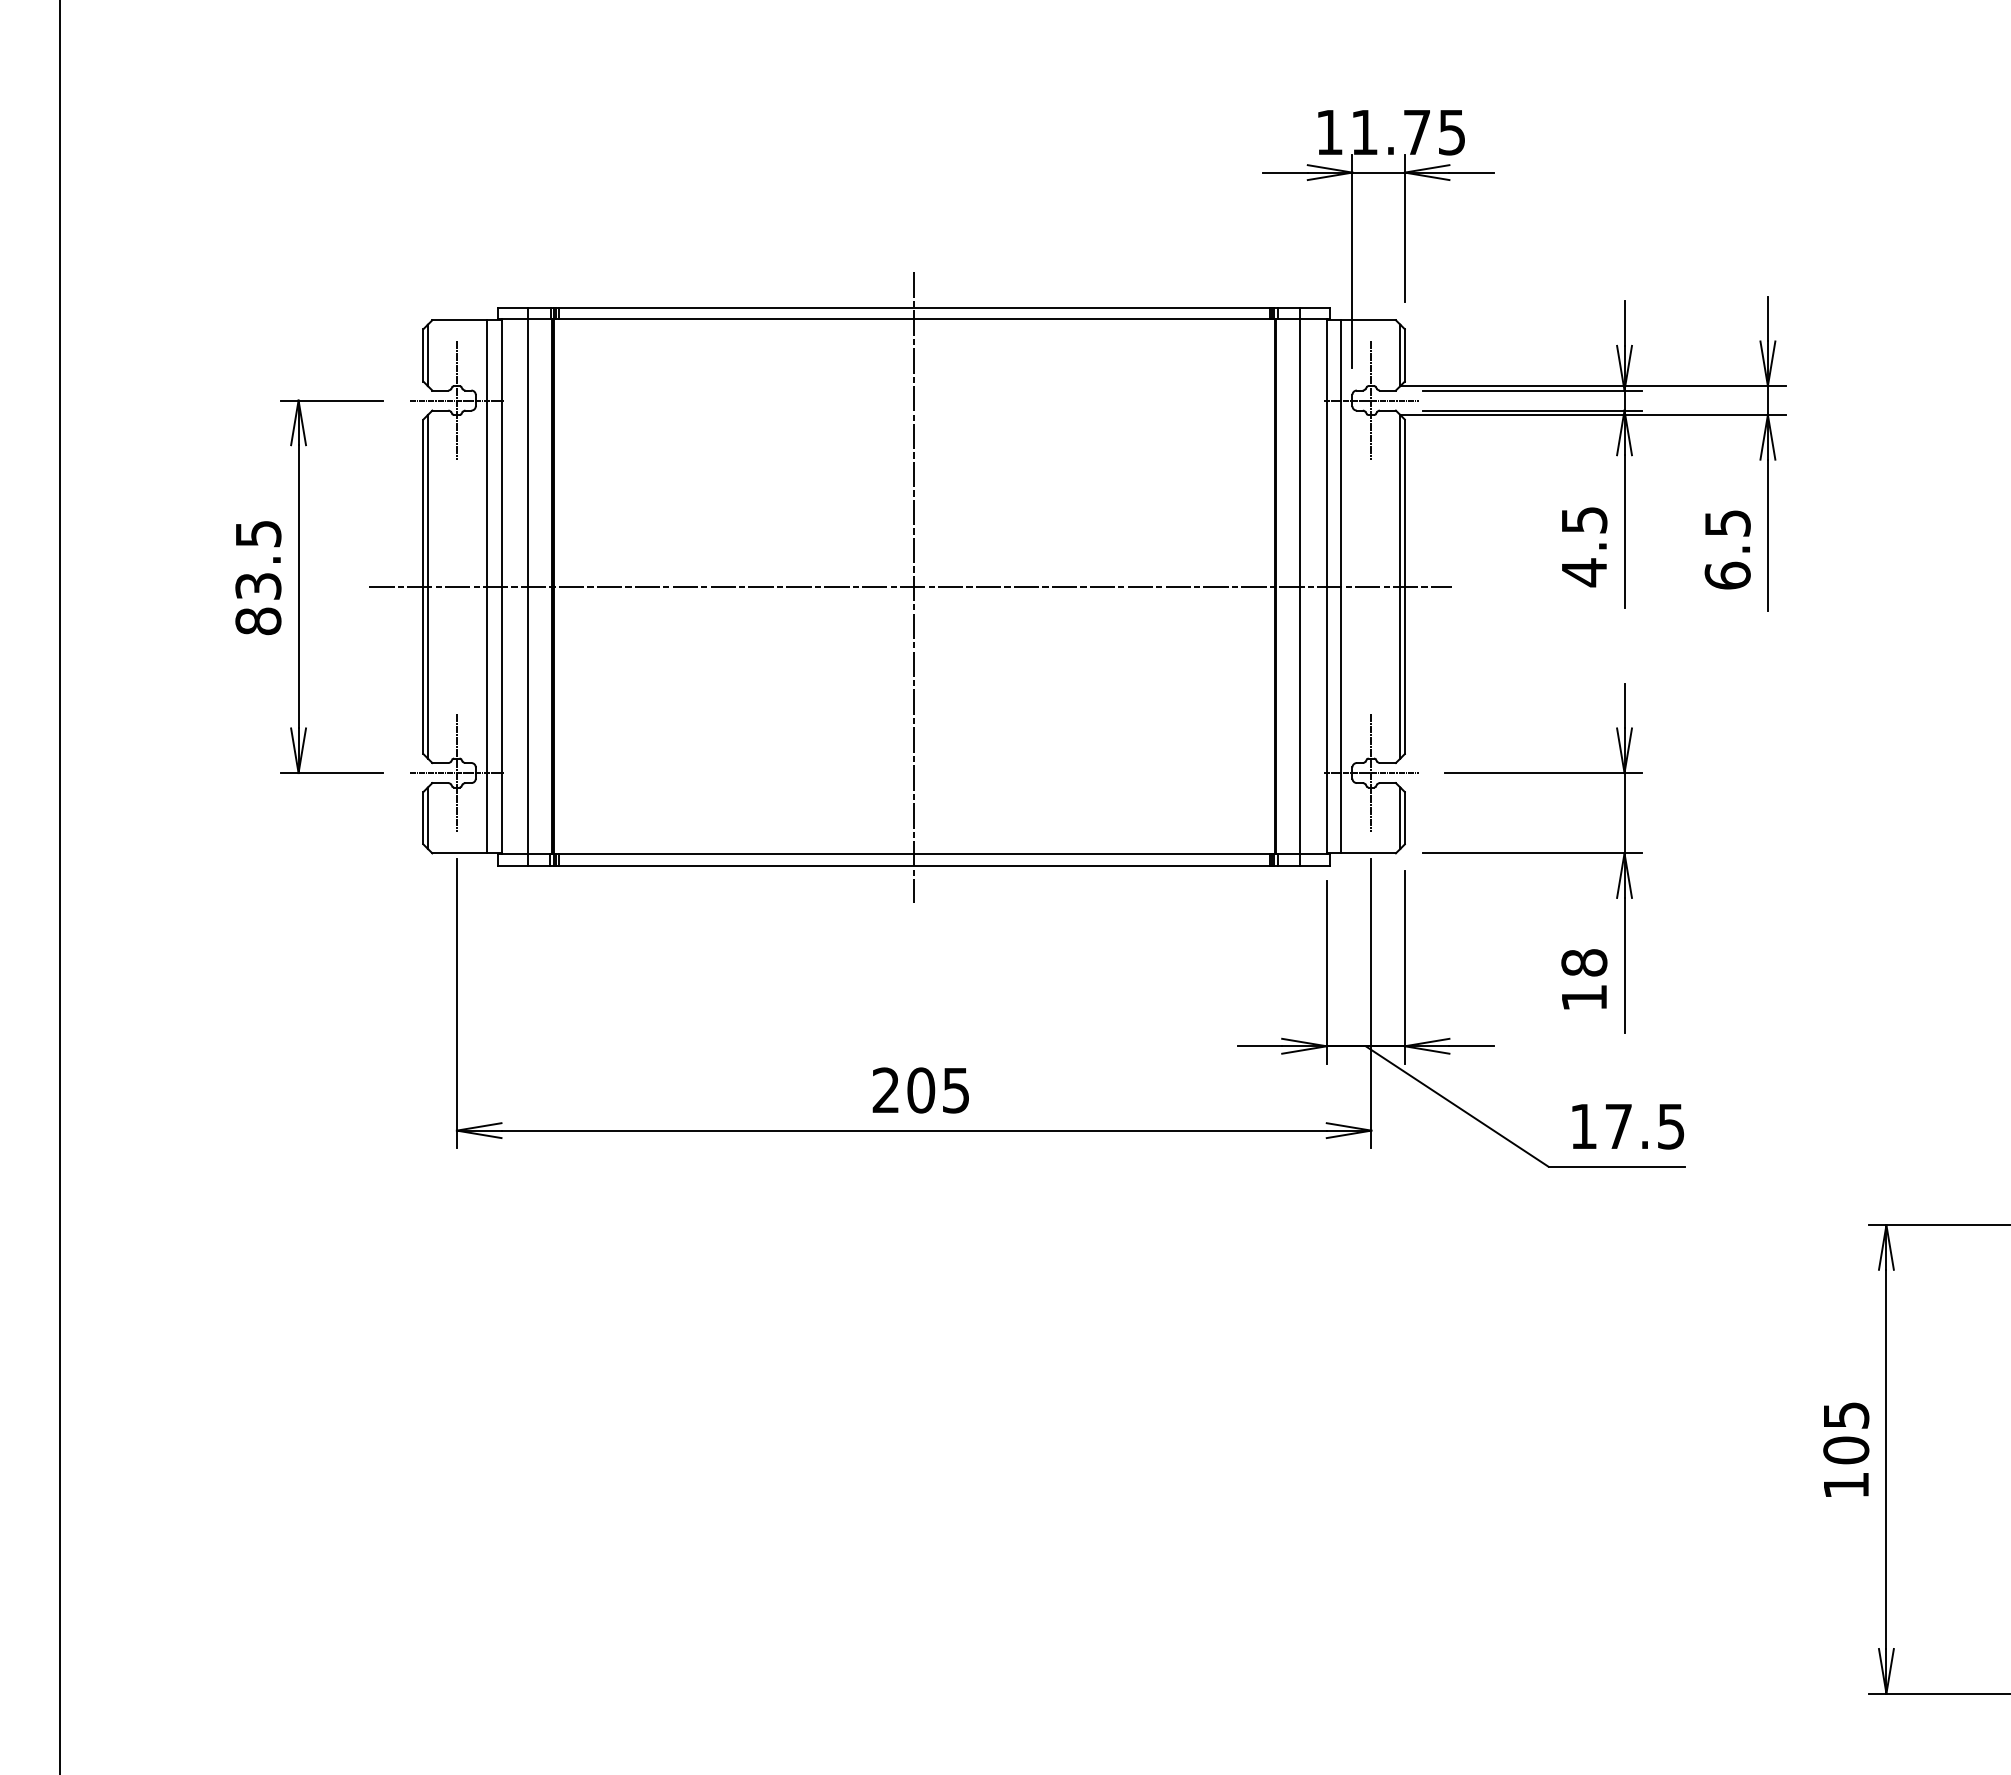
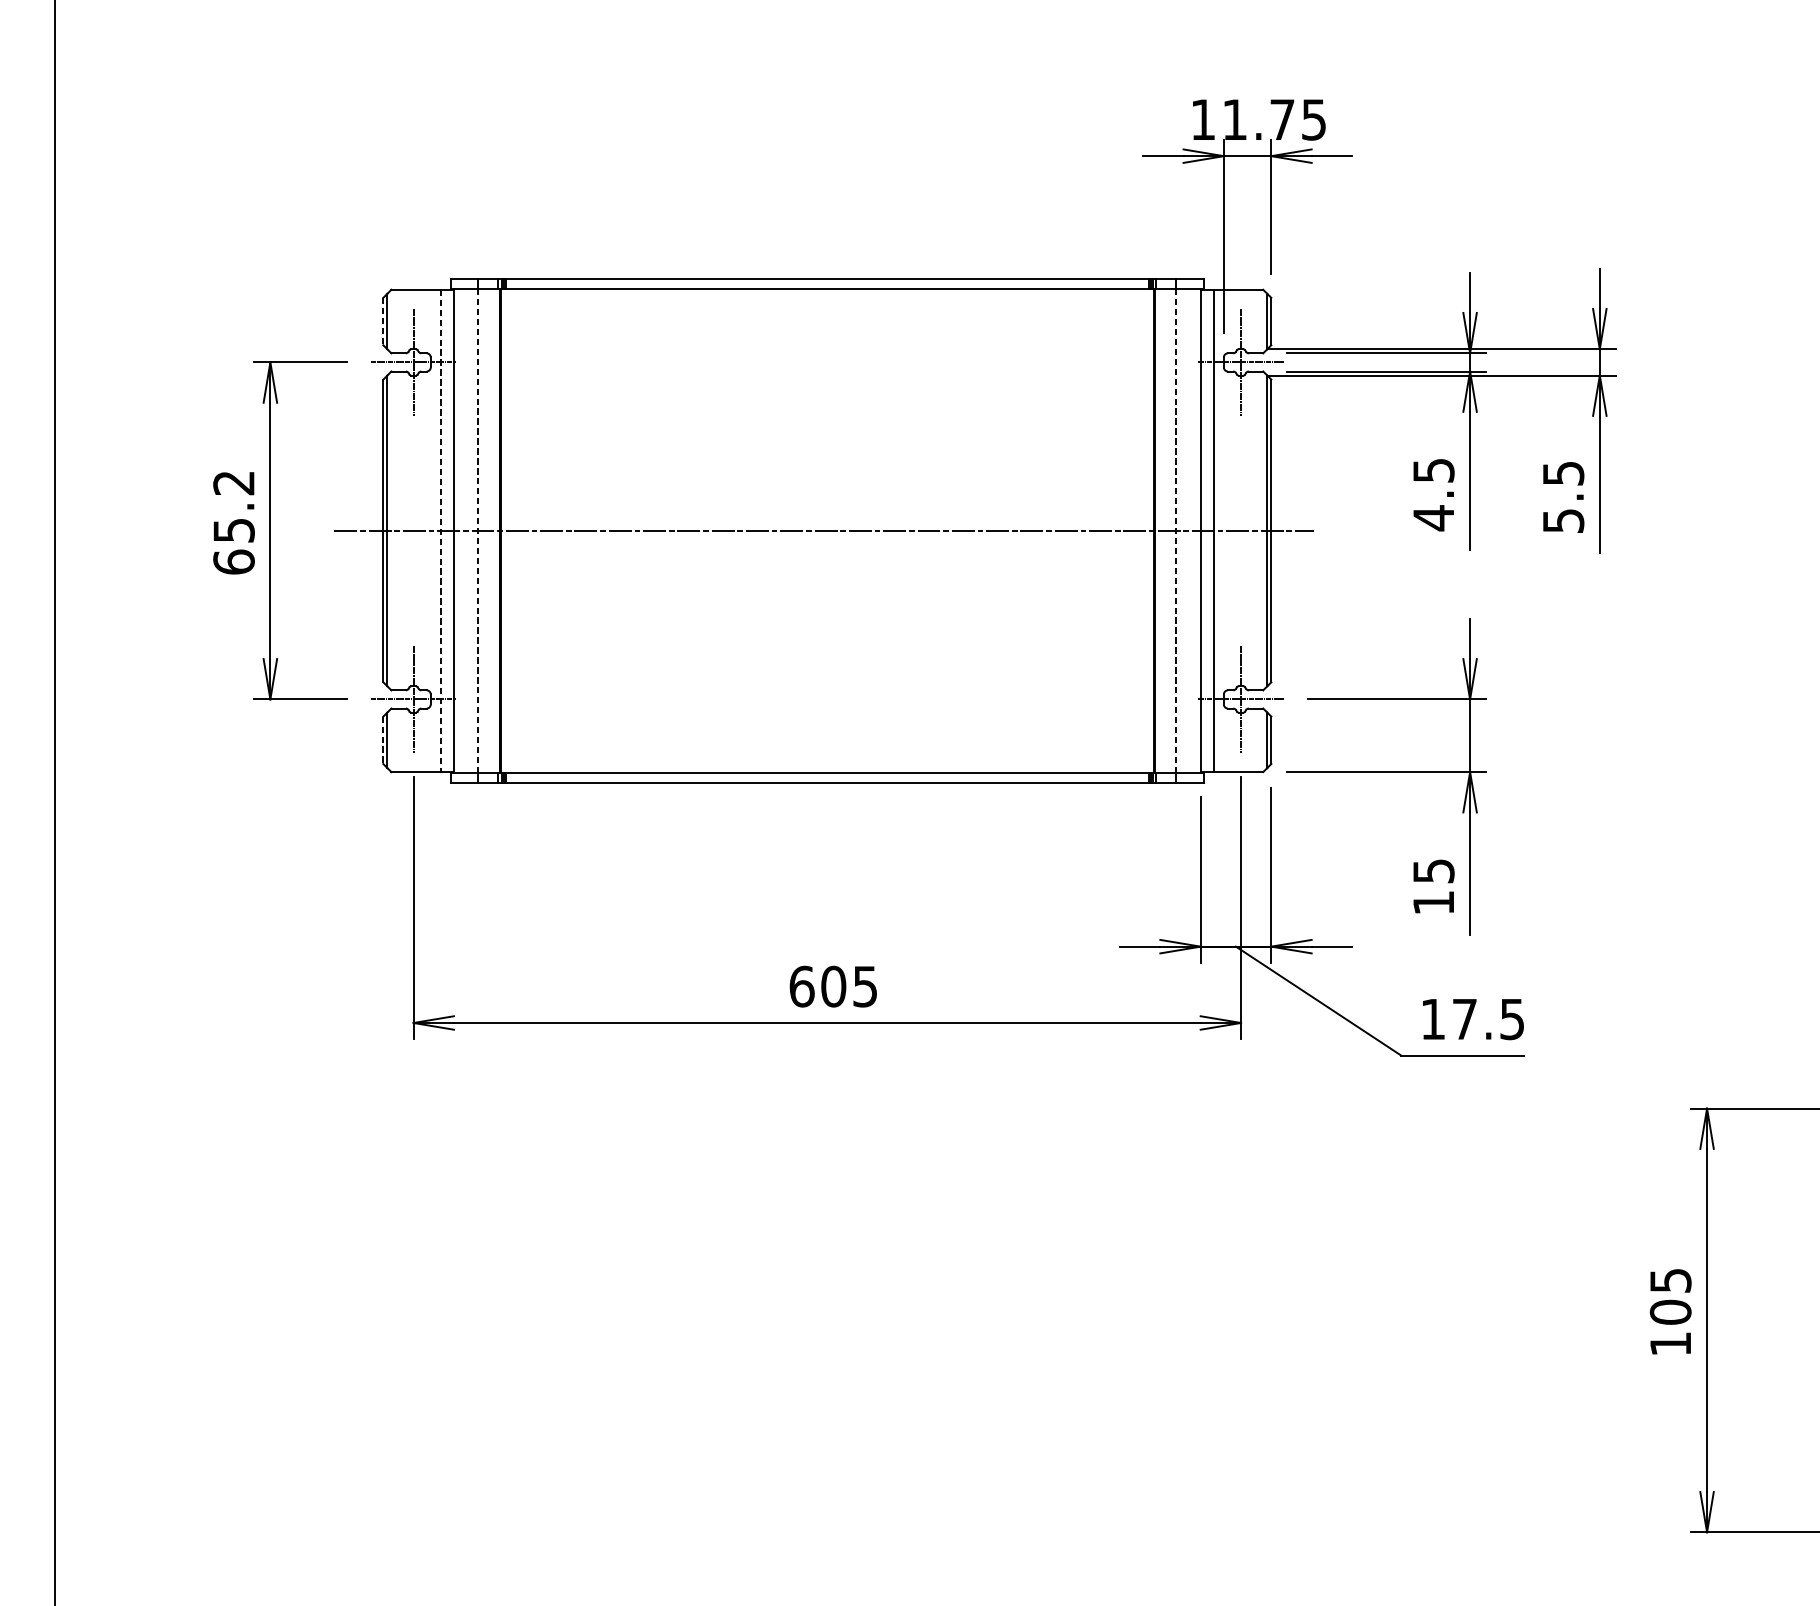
line: (423, 355) -> (383, 321), solid -> dashed
text: (1727, 575) -> (1563, 520), 6.5 -> 5.5
text: (258, 578) -> (234, 523), 83.5 -> 65.2
line: (487, 586) -> (441, 530), solid -> dashed
line: (528, 586) -> (478, 530), solid -> dashed
line: (1300, 586) -> (1176, 530), solid -> dashed
line: (914, 587) -> (827, 531), removed
line: (423, 818) -> (383, 740), solid -> dashed
text: (1584, 962) -> (1433, 870), 18 -> 15
text: (886, 1090) -> (802, 986), 205 -> 605

